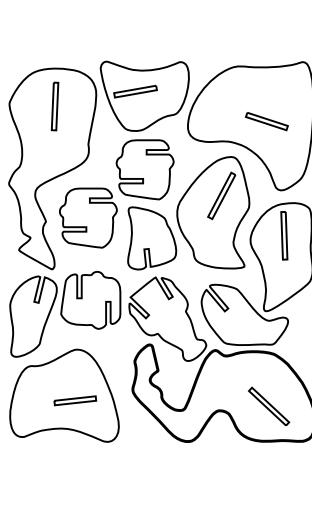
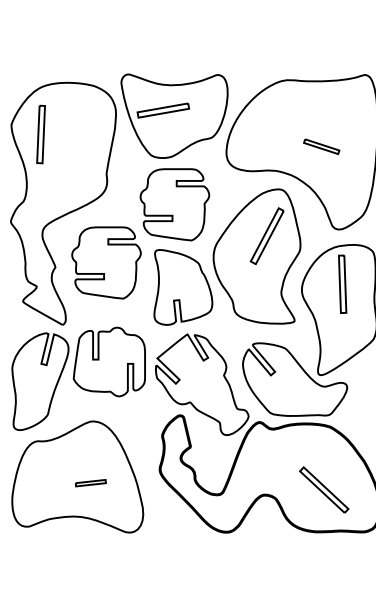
part: (54, 106) -> (40, 134), moved
part: (266, 121) -> (321, 146), size x0.7
part: (75, 400) -> (91, 482), size x0.6

